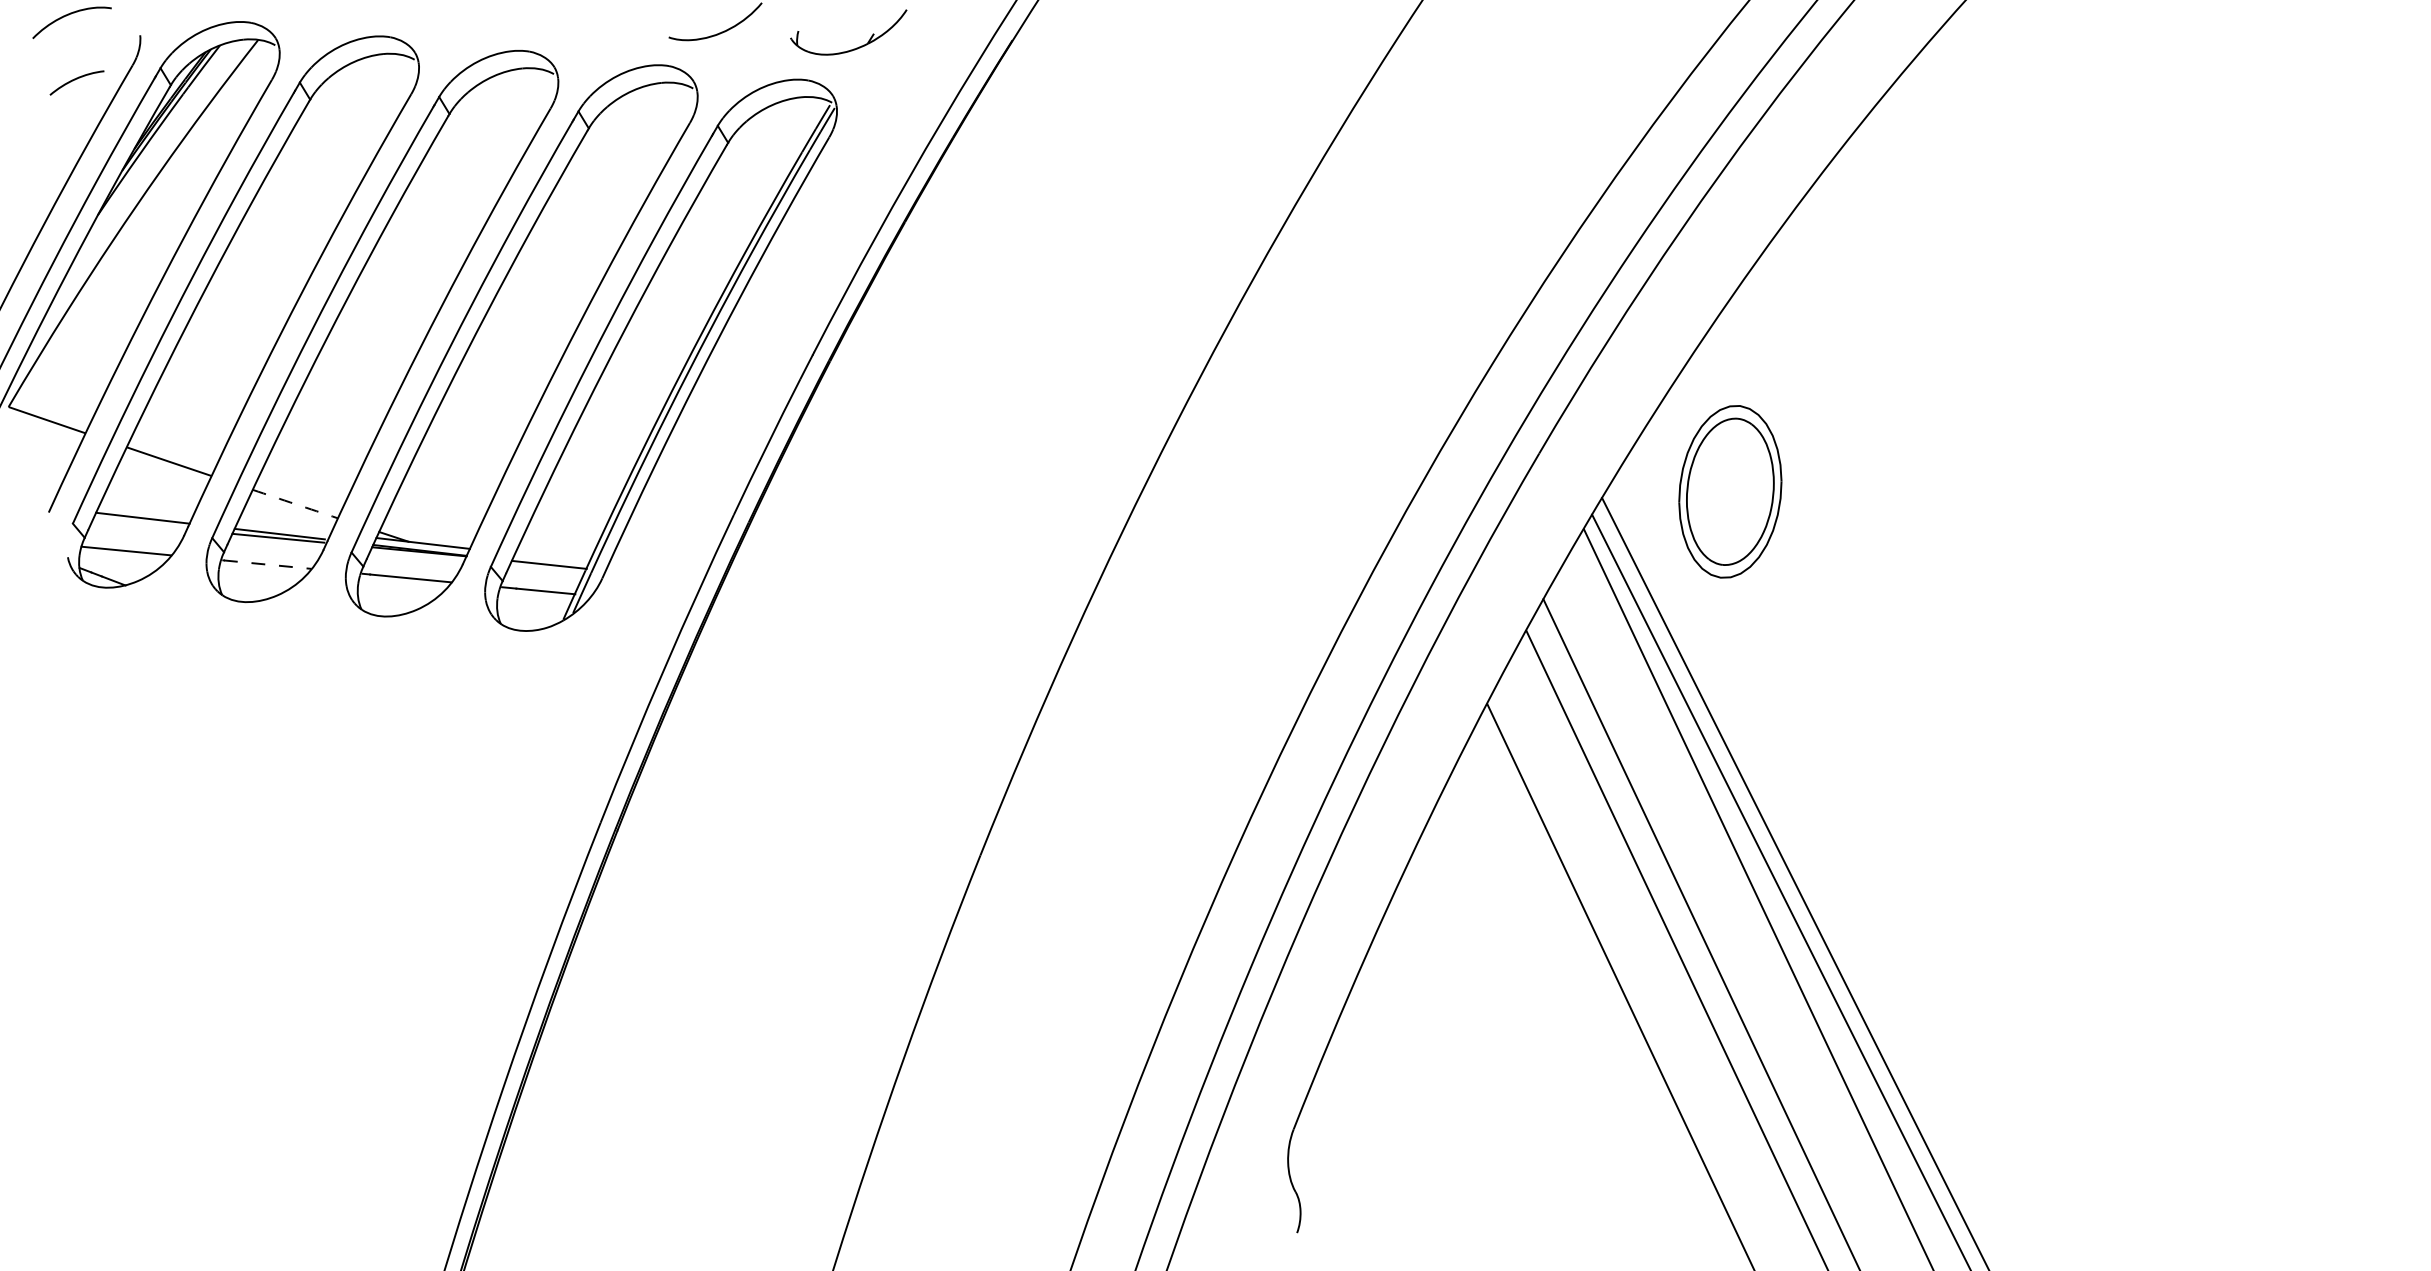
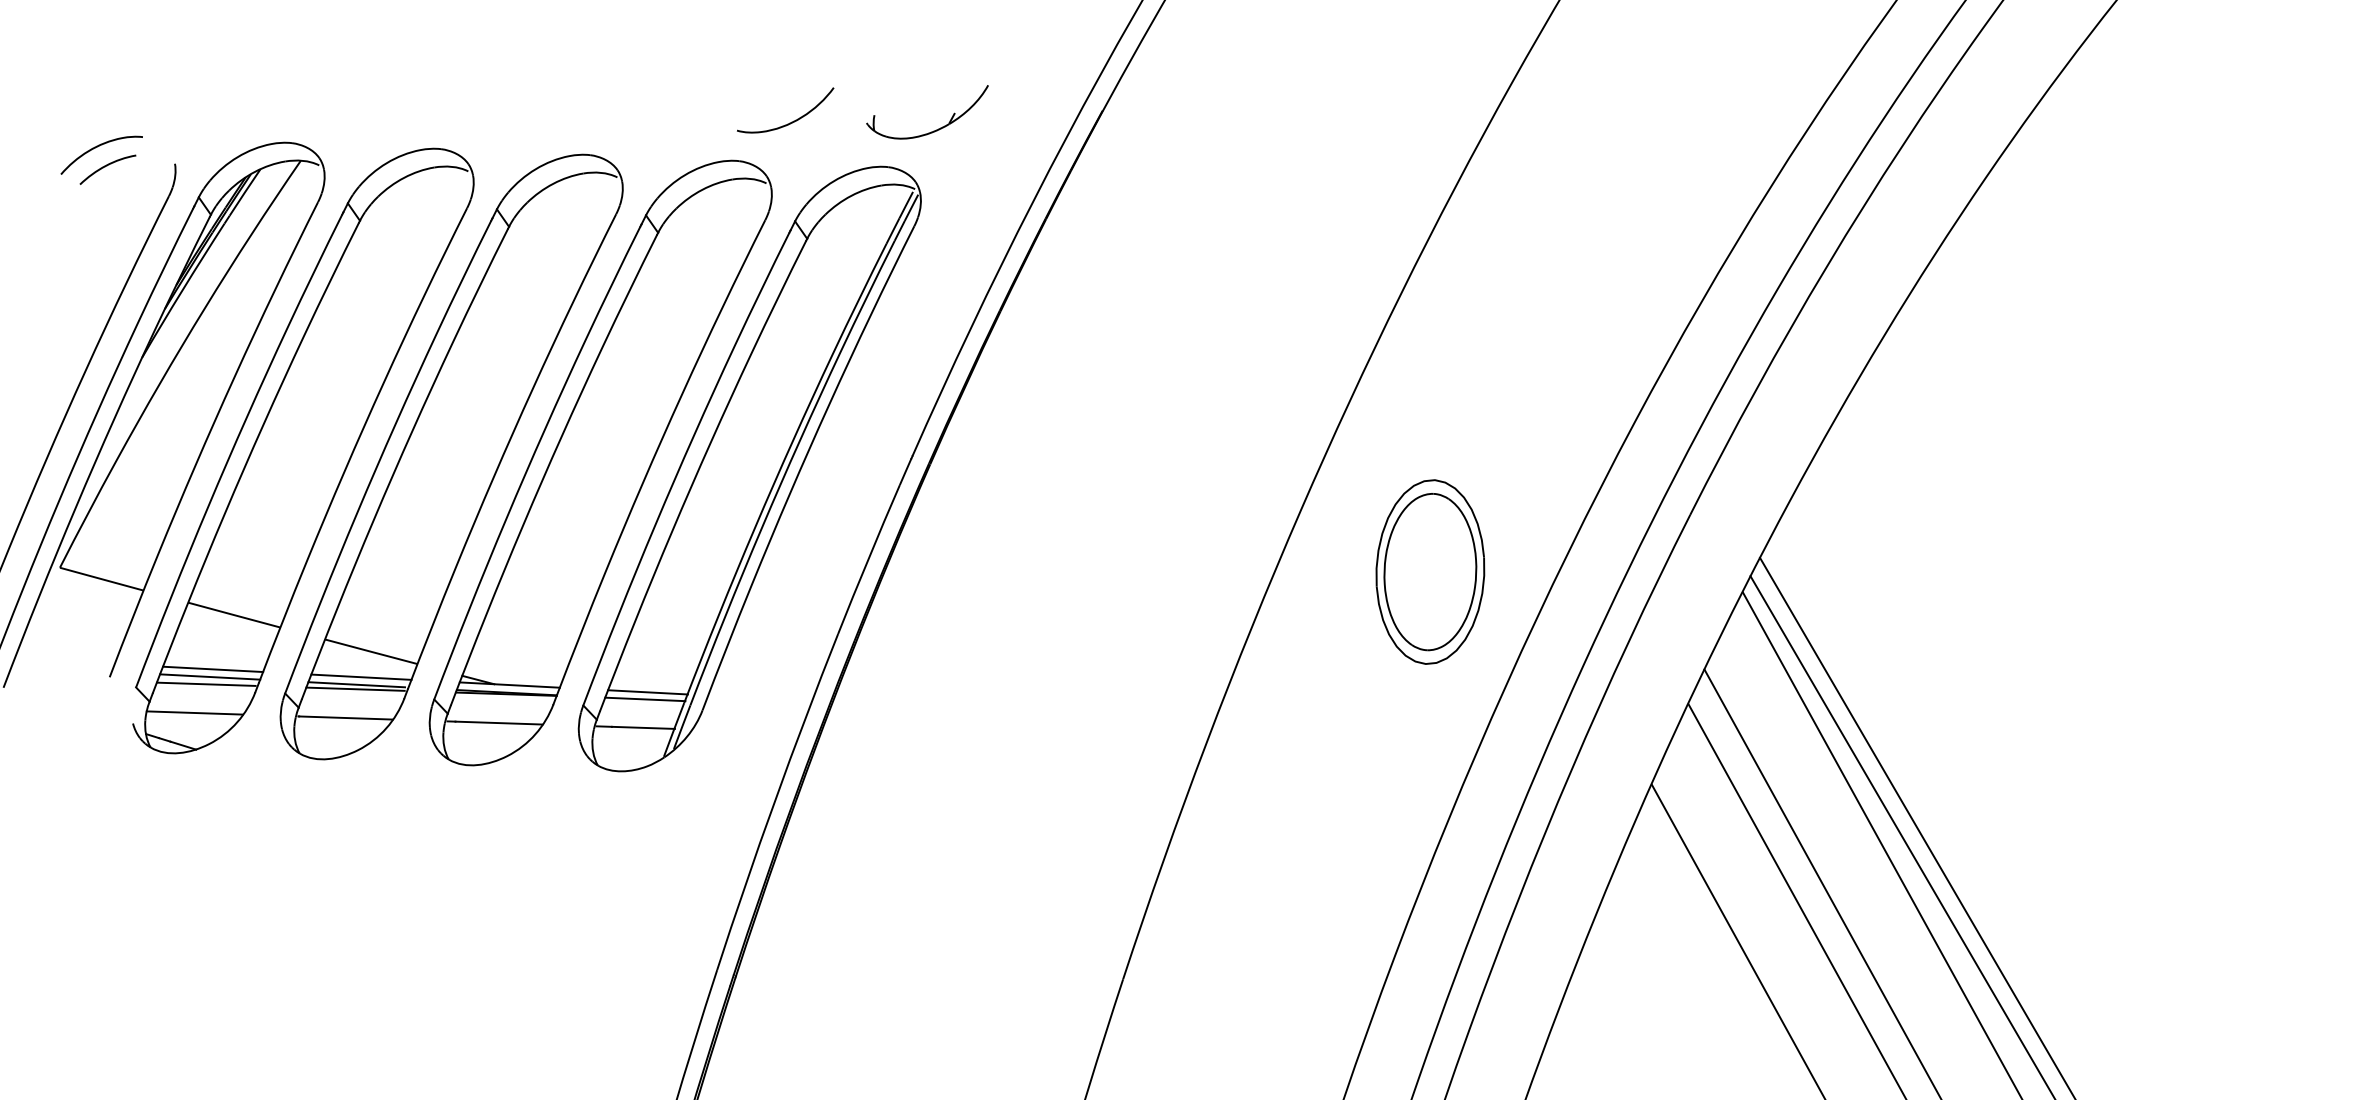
curve: (75, 80) -> (106, 167), moved
part: (1730, 491) -> (1430, 571), moved
arc: (295, 504) -> (371, 652), dashed -> solid
line: (145, 510) -> (212, 668), added
line: (138, 524) -> (205, 683), added
line: (284, 526) -> (361, 676), added
line: (552, 558) -> (648, 692), added
line: (267, 564) -> (345, 717), dashed -> solid

